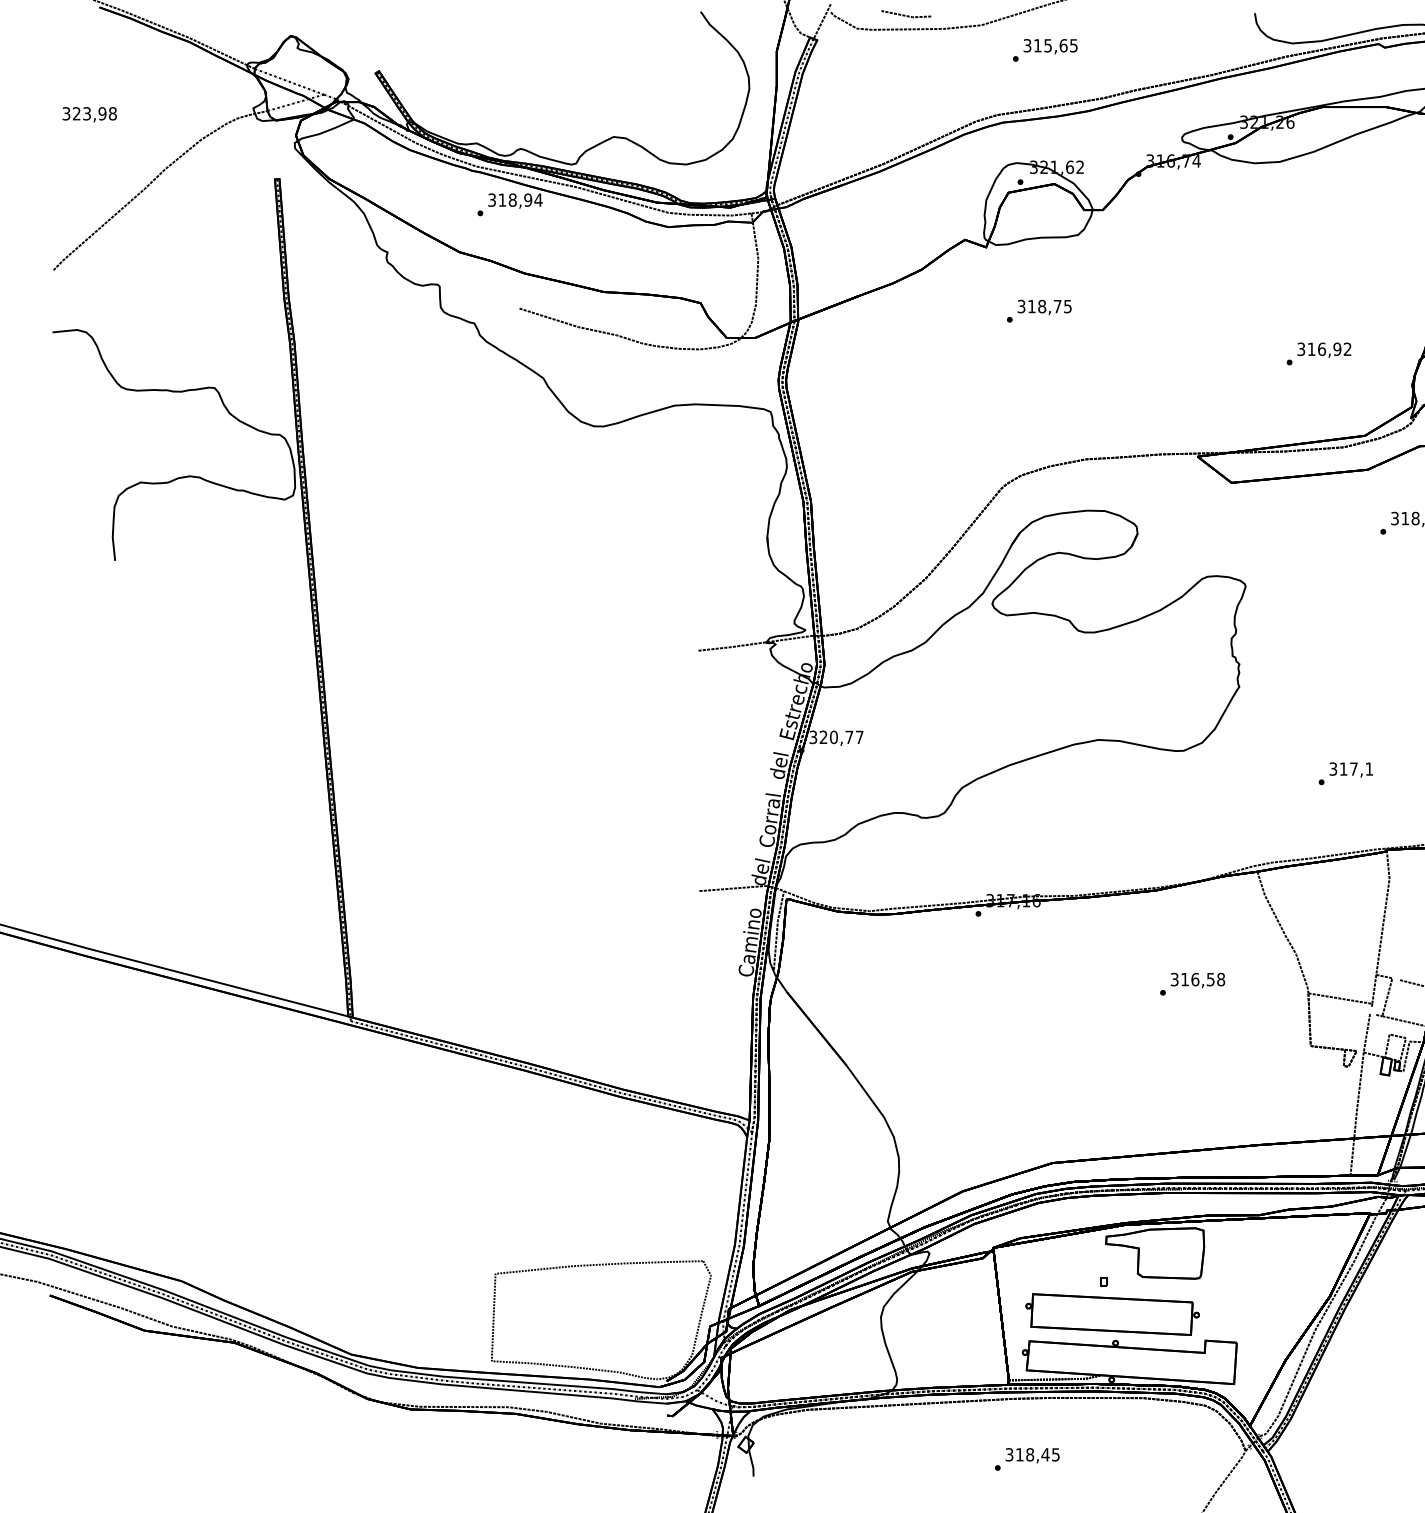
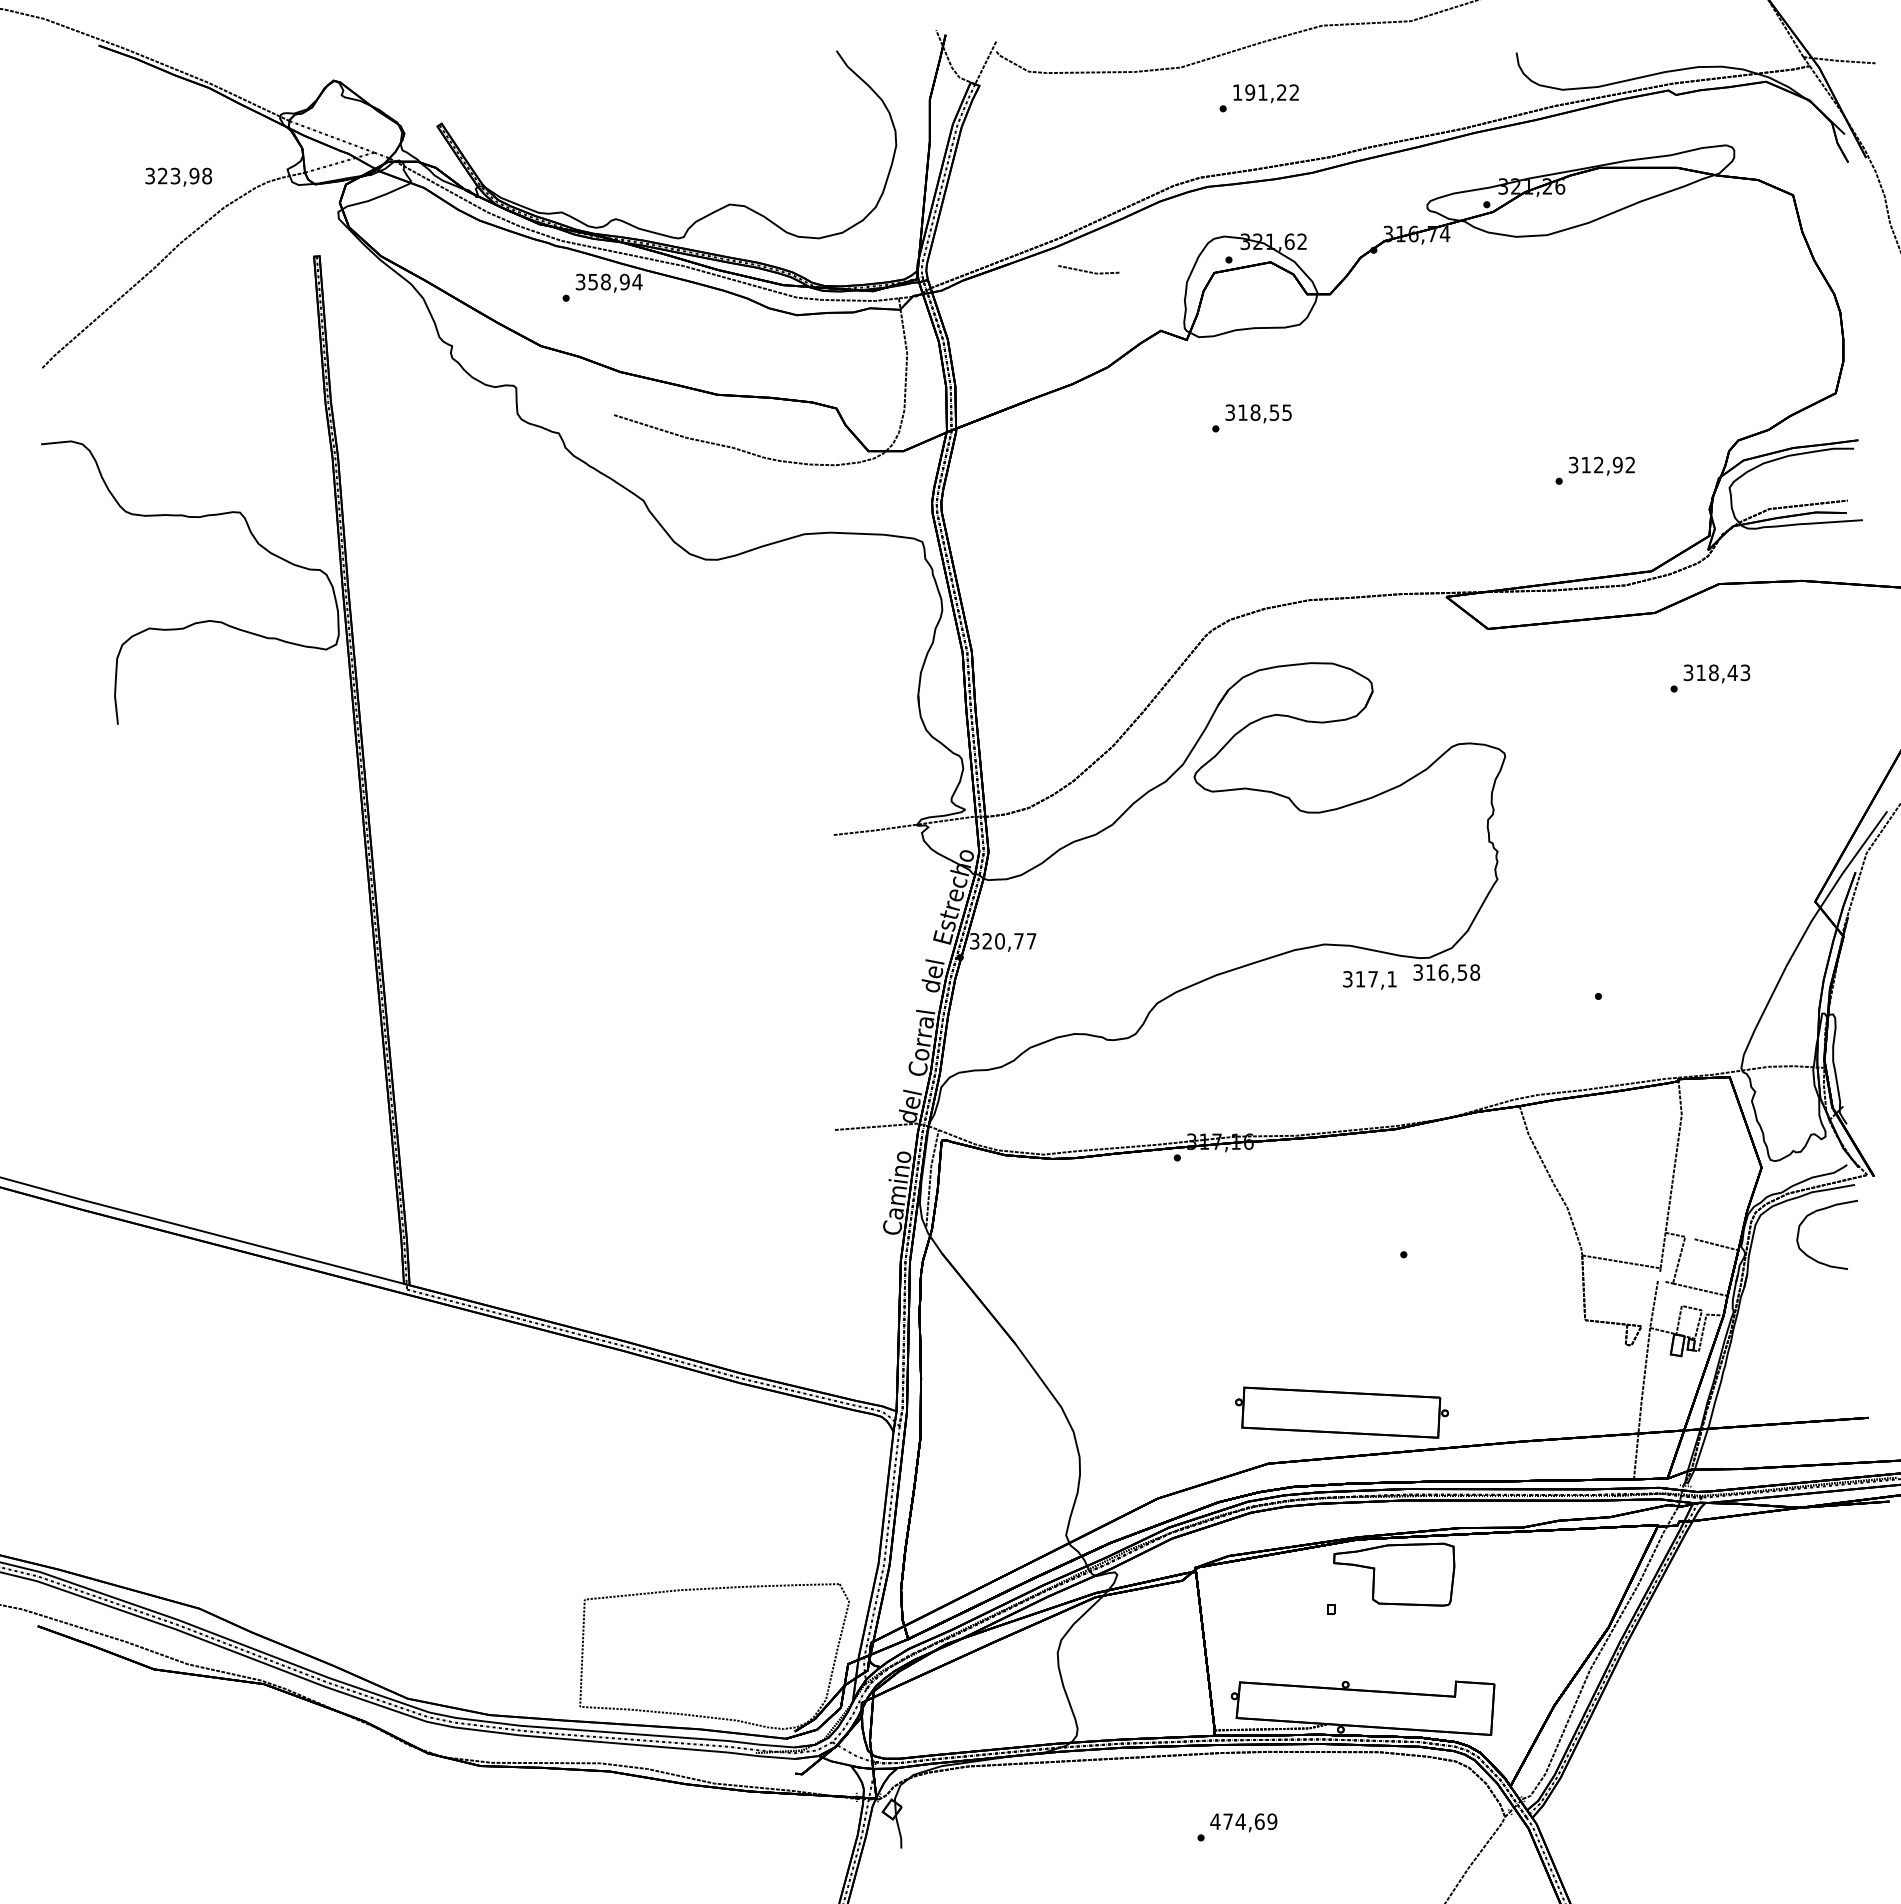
line: (905, 14) -> (1087, 270), moved
text: (1050, 45) -> (1265, 92), 315,65 -> 191,22
text: (89, 114) -> (178, 176), moved
text: (501, 200) -> (592, 282), 318,94 -> 358,94
text: (1057, 306) -> (1274, 412), 318,75 -> 318,55
text: (1321, 348) -> (1598, 464), 316,92 -> 312,92
text: (1350, 770) -> (1369, 980), moved
text: (1197, 980) -> (1446, 973), moved
part: (1112, 1314) -> (1341, 1412), moved
text: (1032, 1454) -> (1243, 1821), 318,45 -> 474,69

